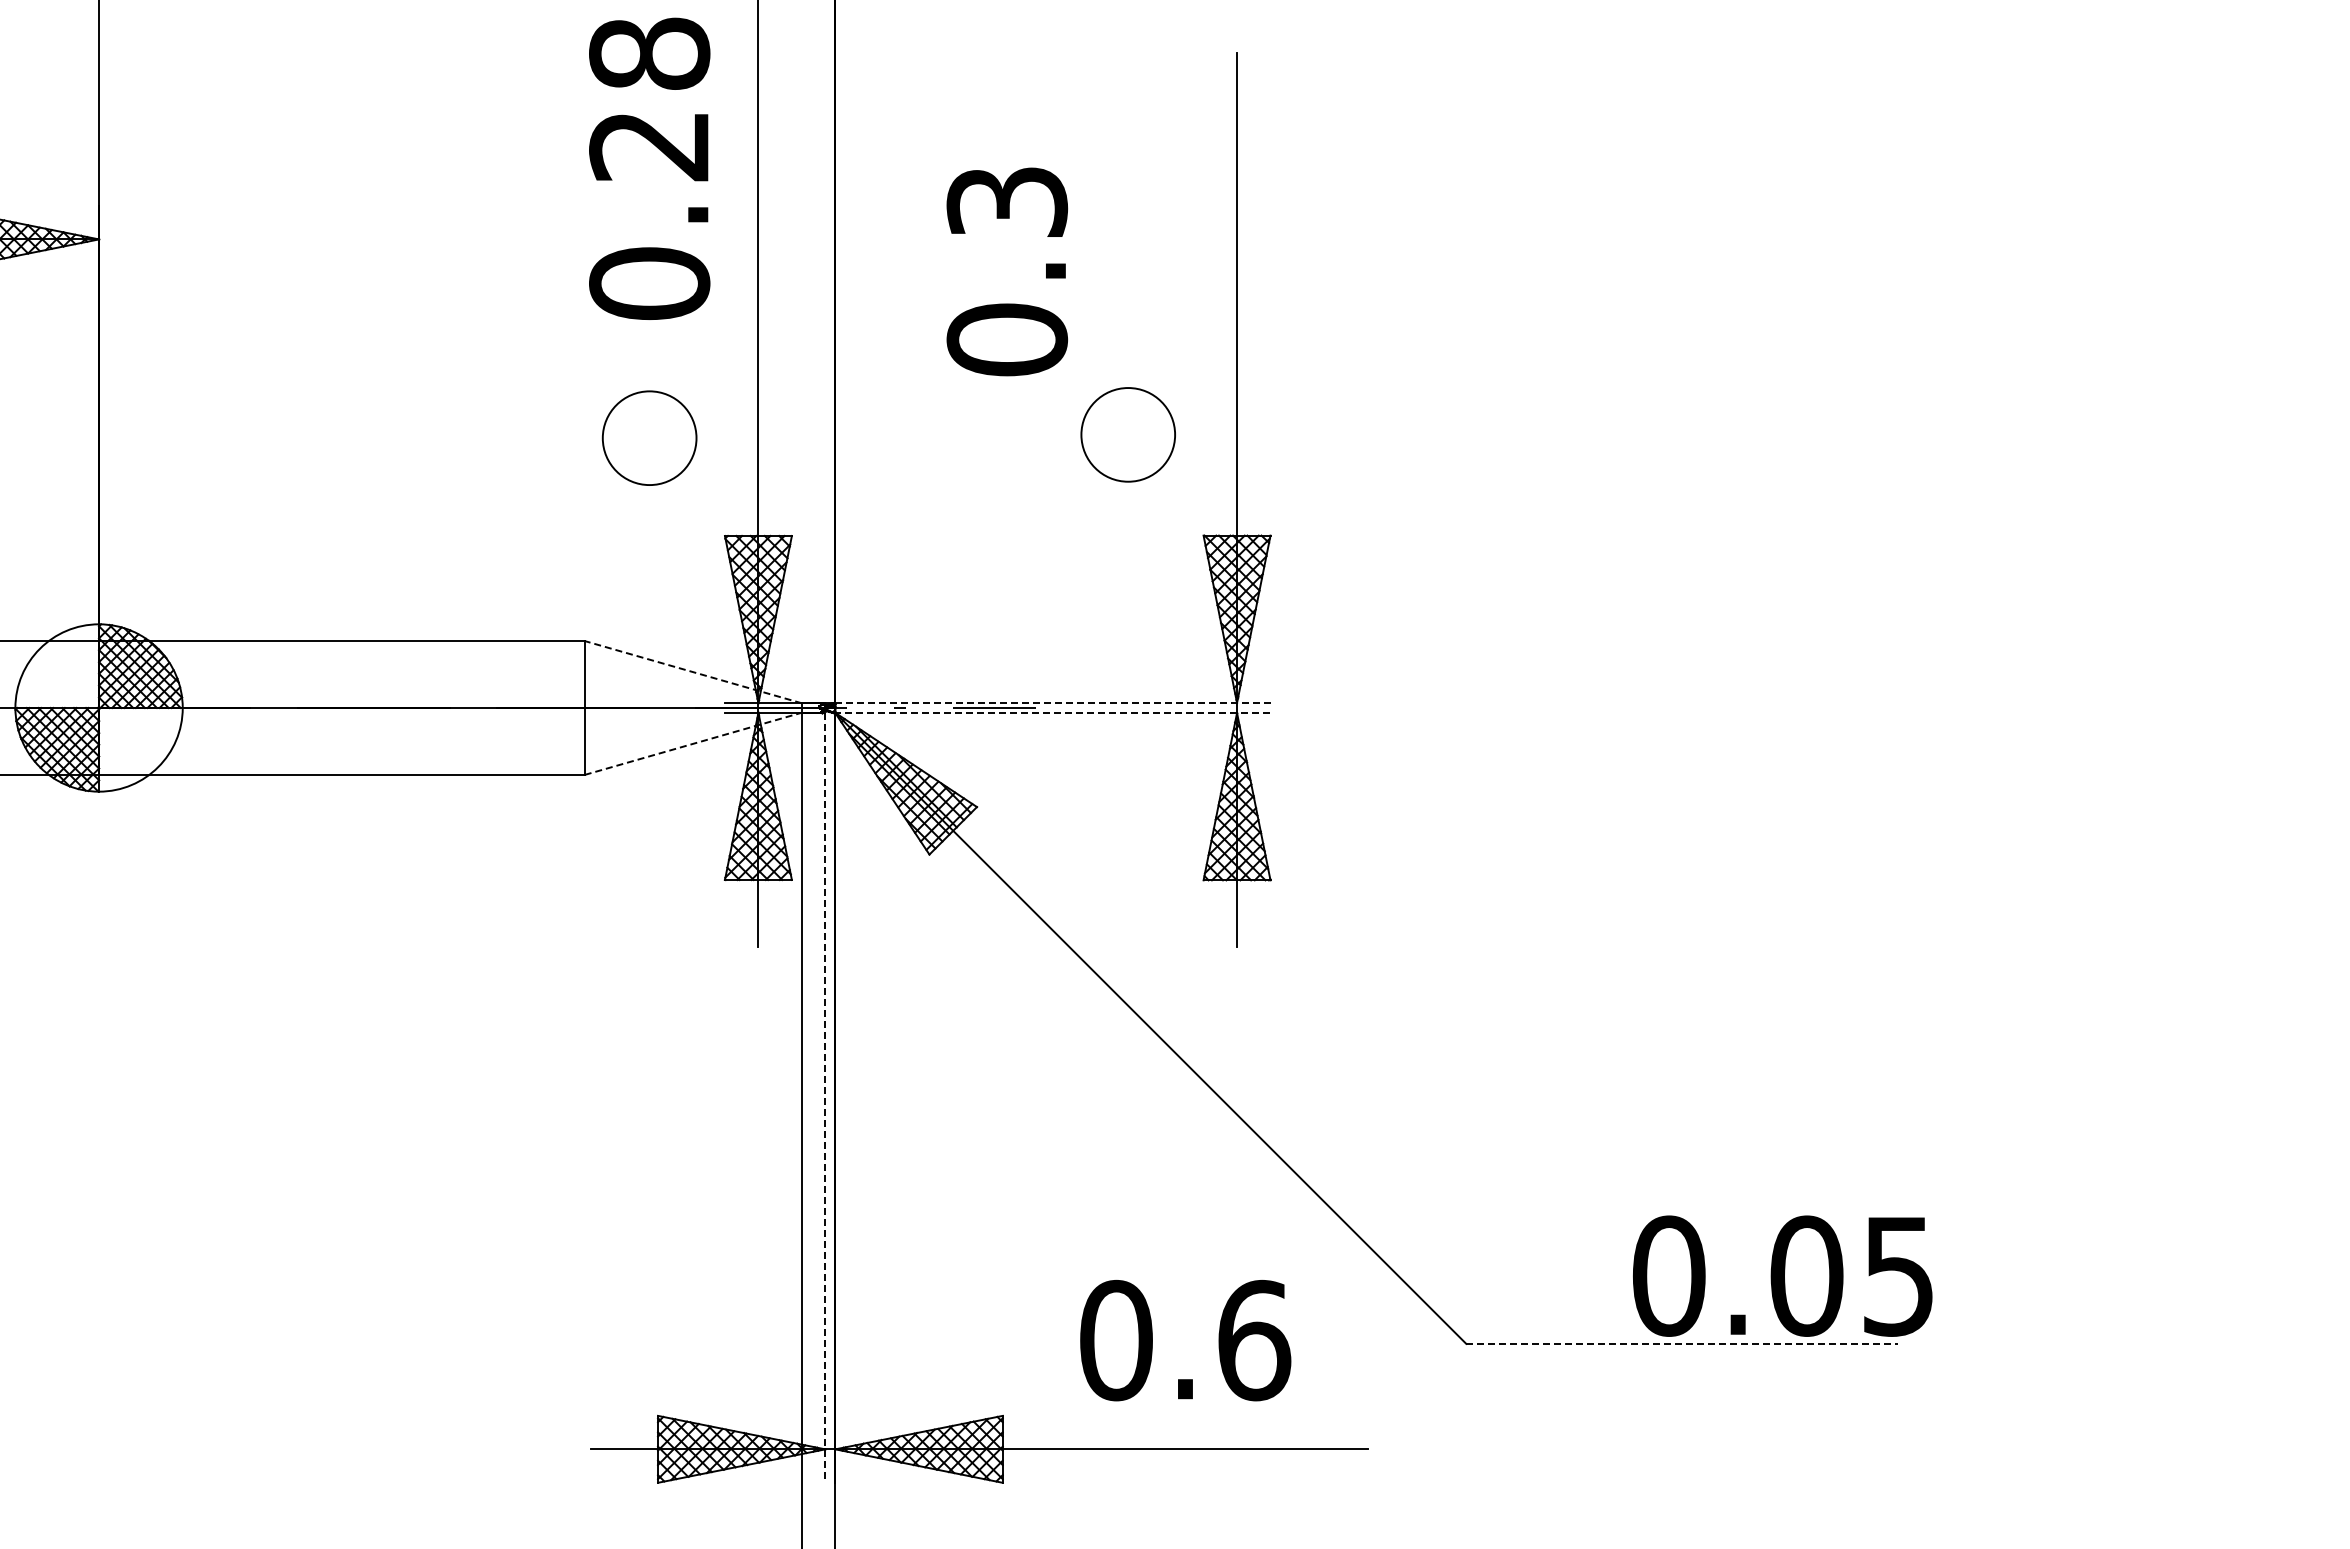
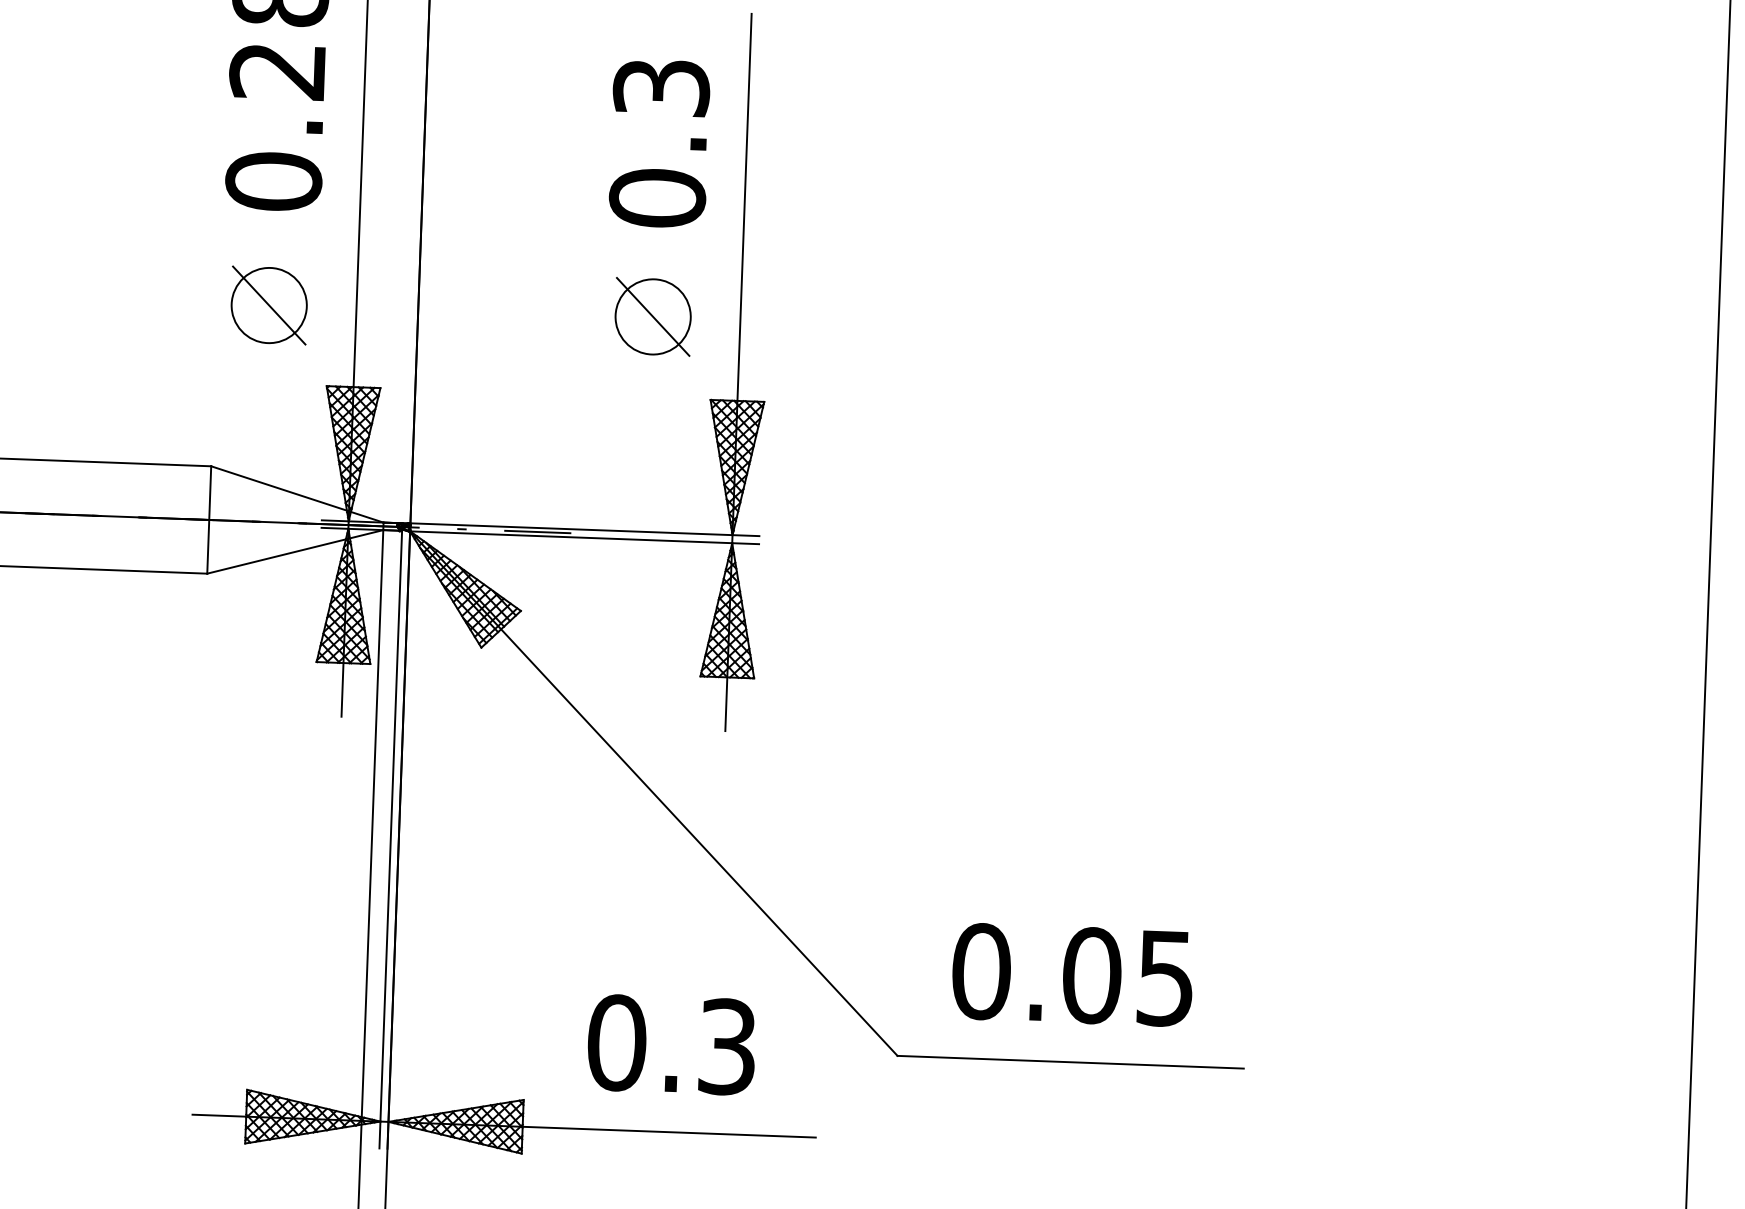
text: (1006, 271) -> (658, 143), moved
line: (1128, 434) -> (653, 316), added
line: (649, 438) -> (269, 305), added
line: (693, 672) -> (297, 494), dashed -> solid
line: (1051, 702) -> (583, 529), dashed -> solid
line: (1052, 713) -> (584, 538), dashed -> solid
line: (693, 743) -> (295, 551), dashed -> solid
line: (825, 1097) -> (390, 839), dashed -> solid
text: (1782, 1275) -> (1072, 974), moved
text: (1254, 1340) -> (727, 1046), 0.6 -> 0.3
line: (1682, 1343) -> (1070, 1061), dashed -> solid

